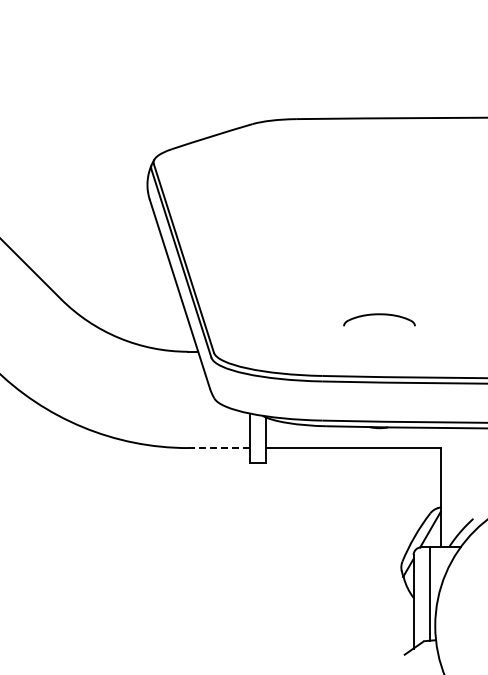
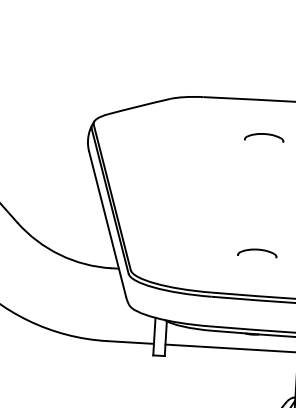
part: (379, 166) -> (264, 136), added
part: (379, 319) -> (257, 252), size x0.71
line: (219, 448) -> (130, 342), dashed -> solid

